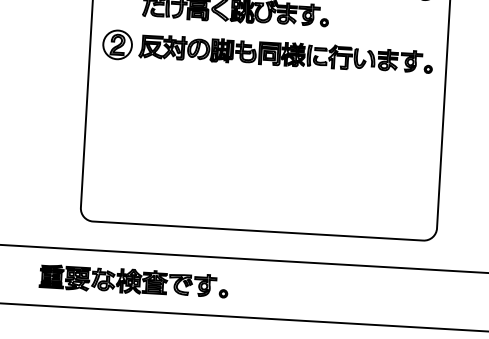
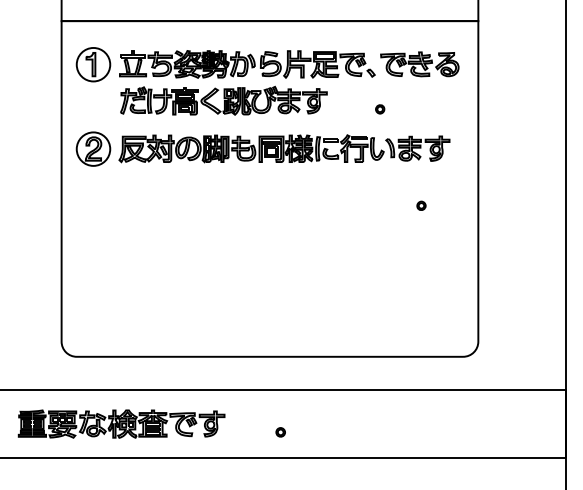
part: (324, 22) -> (380, 109), moved
part: (428, 69) -> (421, 205), moved
part: (223, 293) -> (280, 432), moved

